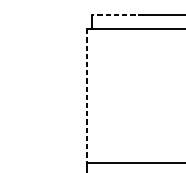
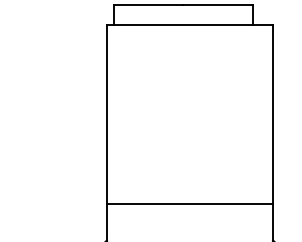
line: (117, 14) -> (148, 5), dashed -> solid
line: (86, 96) -> (106, 114), dashed -> solid

